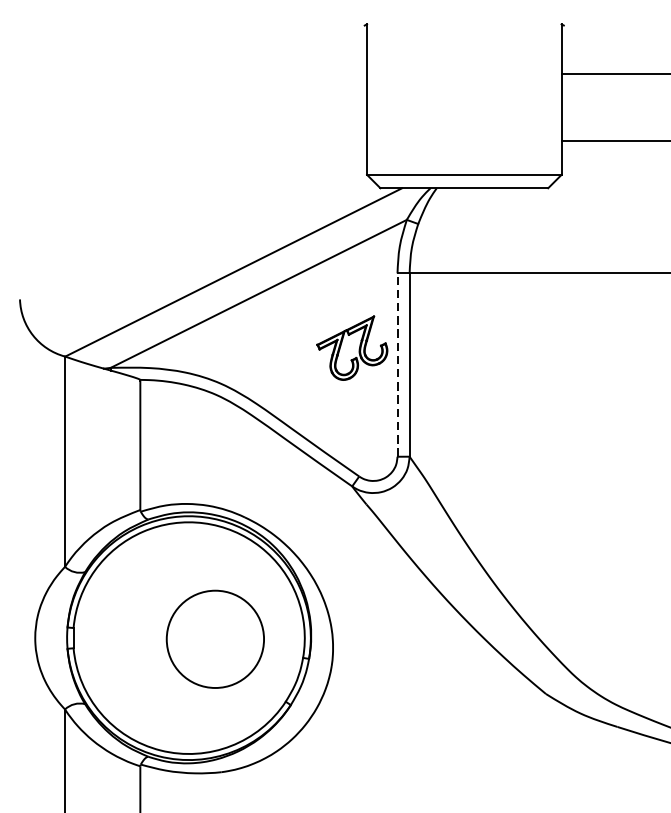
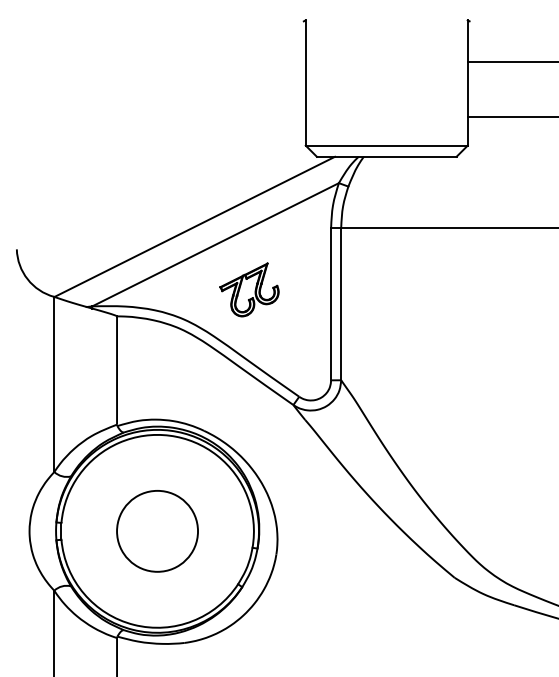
part: (352, 347) -> (249, 289), moved
line: (397, 364) -> (331, 303), dashed -> solid
circle: (215, 639) -> (157, 531), moved

